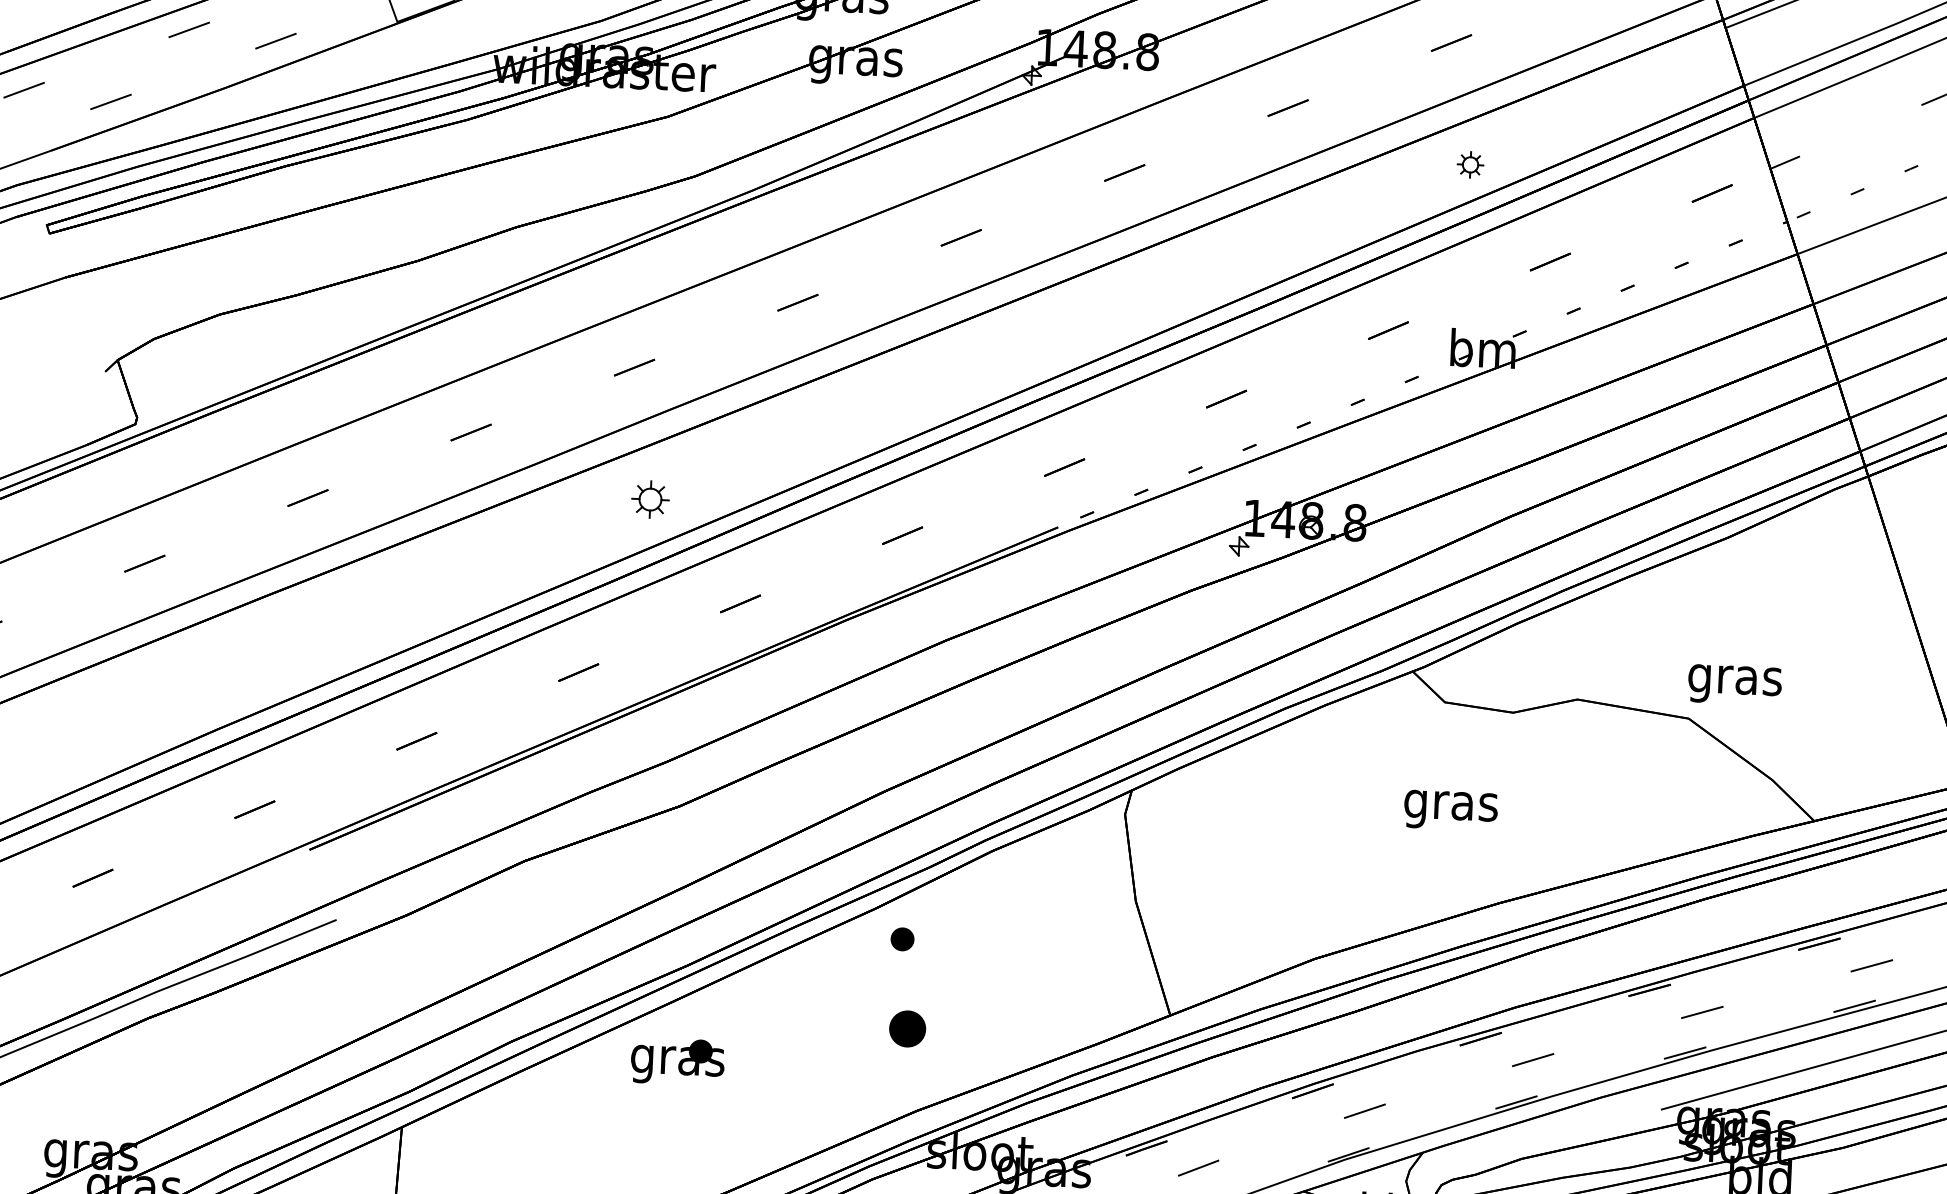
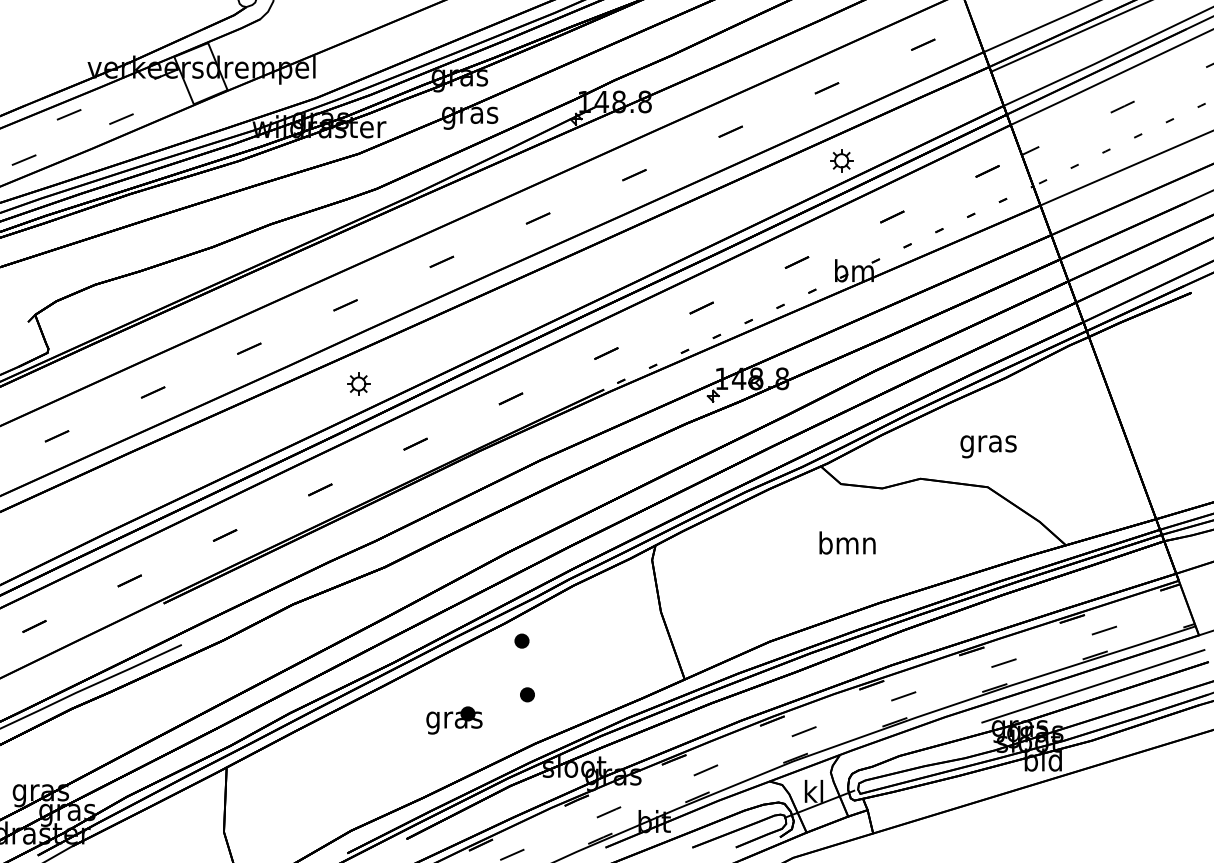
part: (1470, 164) -> (841, 160), size x1.43
text: (1734, 684) -> (988, 446), moved
text: (1451, 804) -> (847, 545), gras -> bmn
part: (907, 1028) -> (527, 694), size x0.62
part: (677, 1061) -> (454, 720), moved

